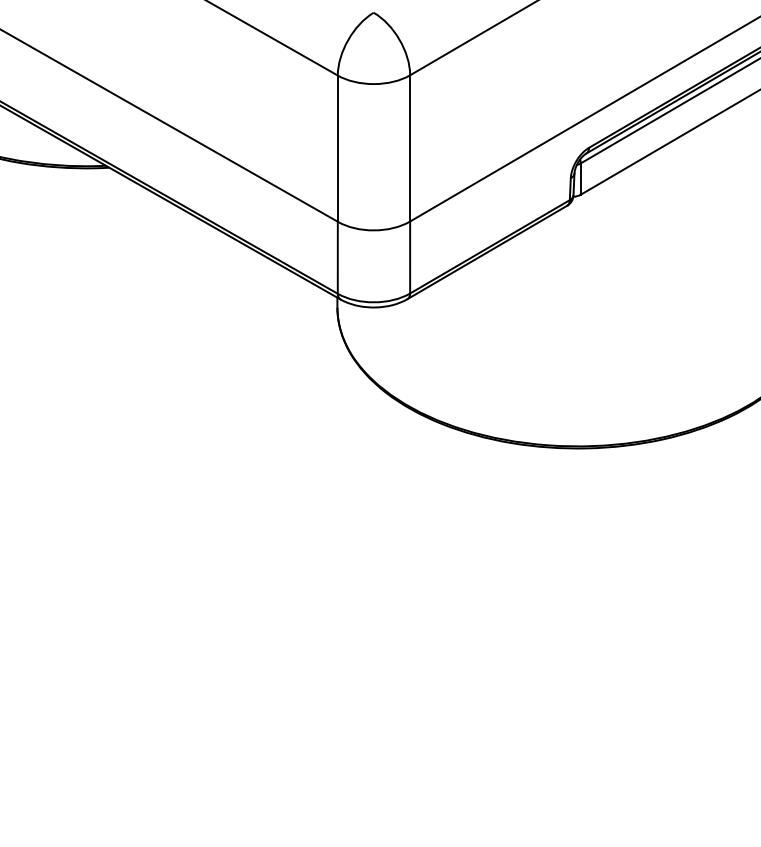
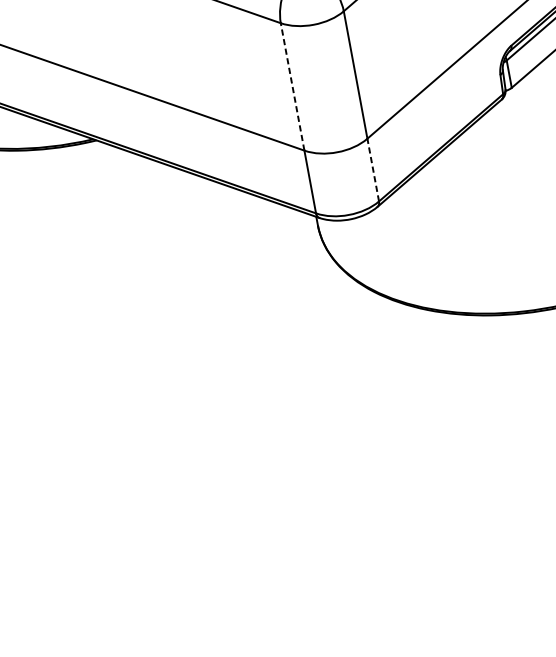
line: (337, 148) -> (292, 86), solid -> dashed
line: (410, 257) -> (373, 170), solid -> dashed

